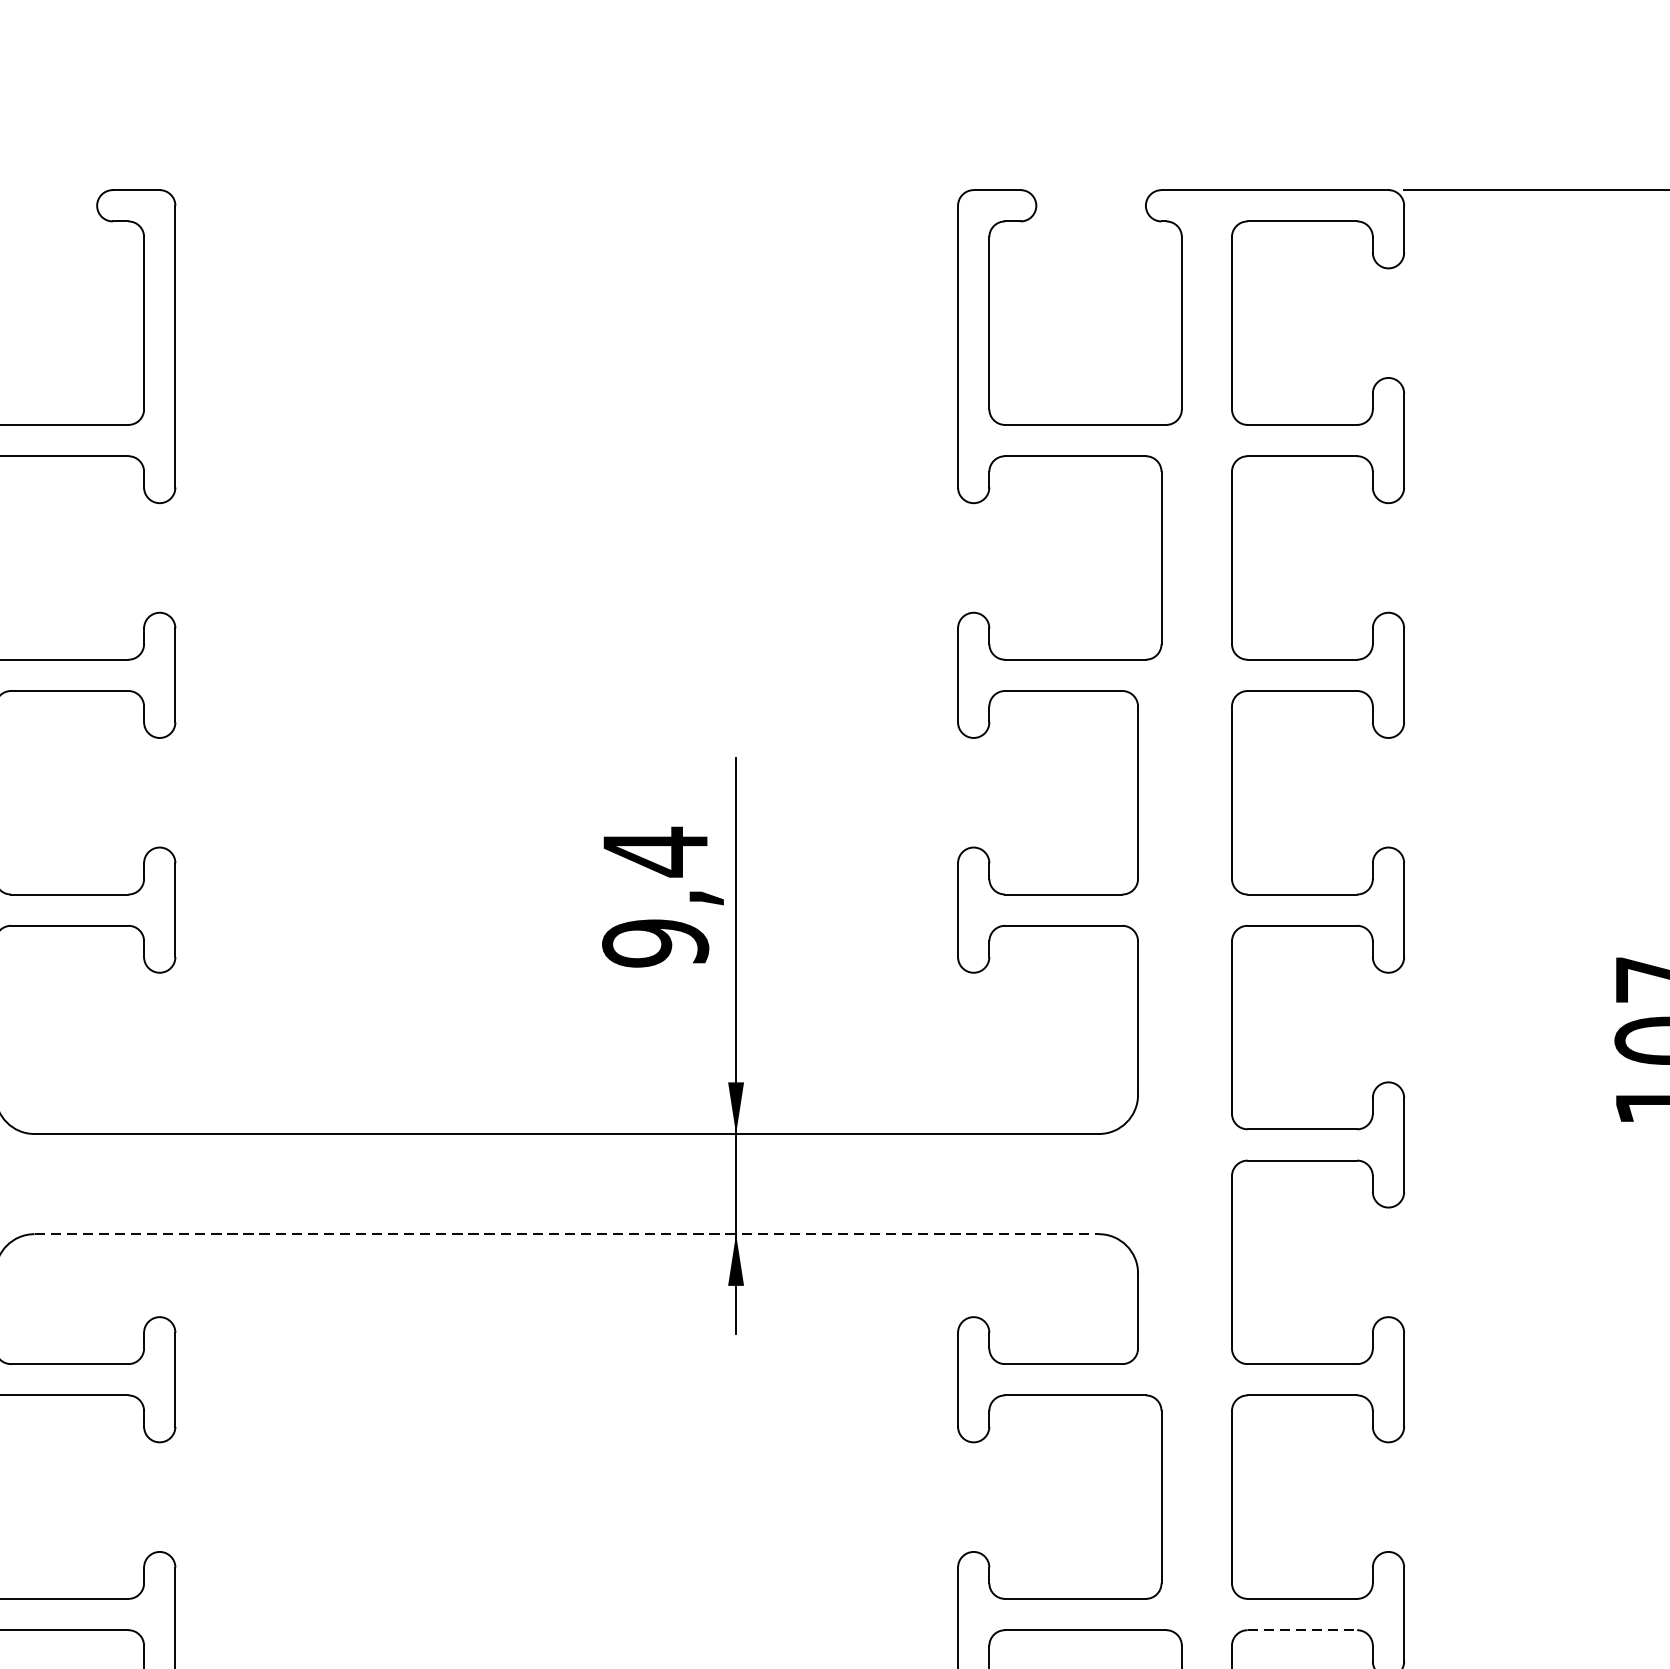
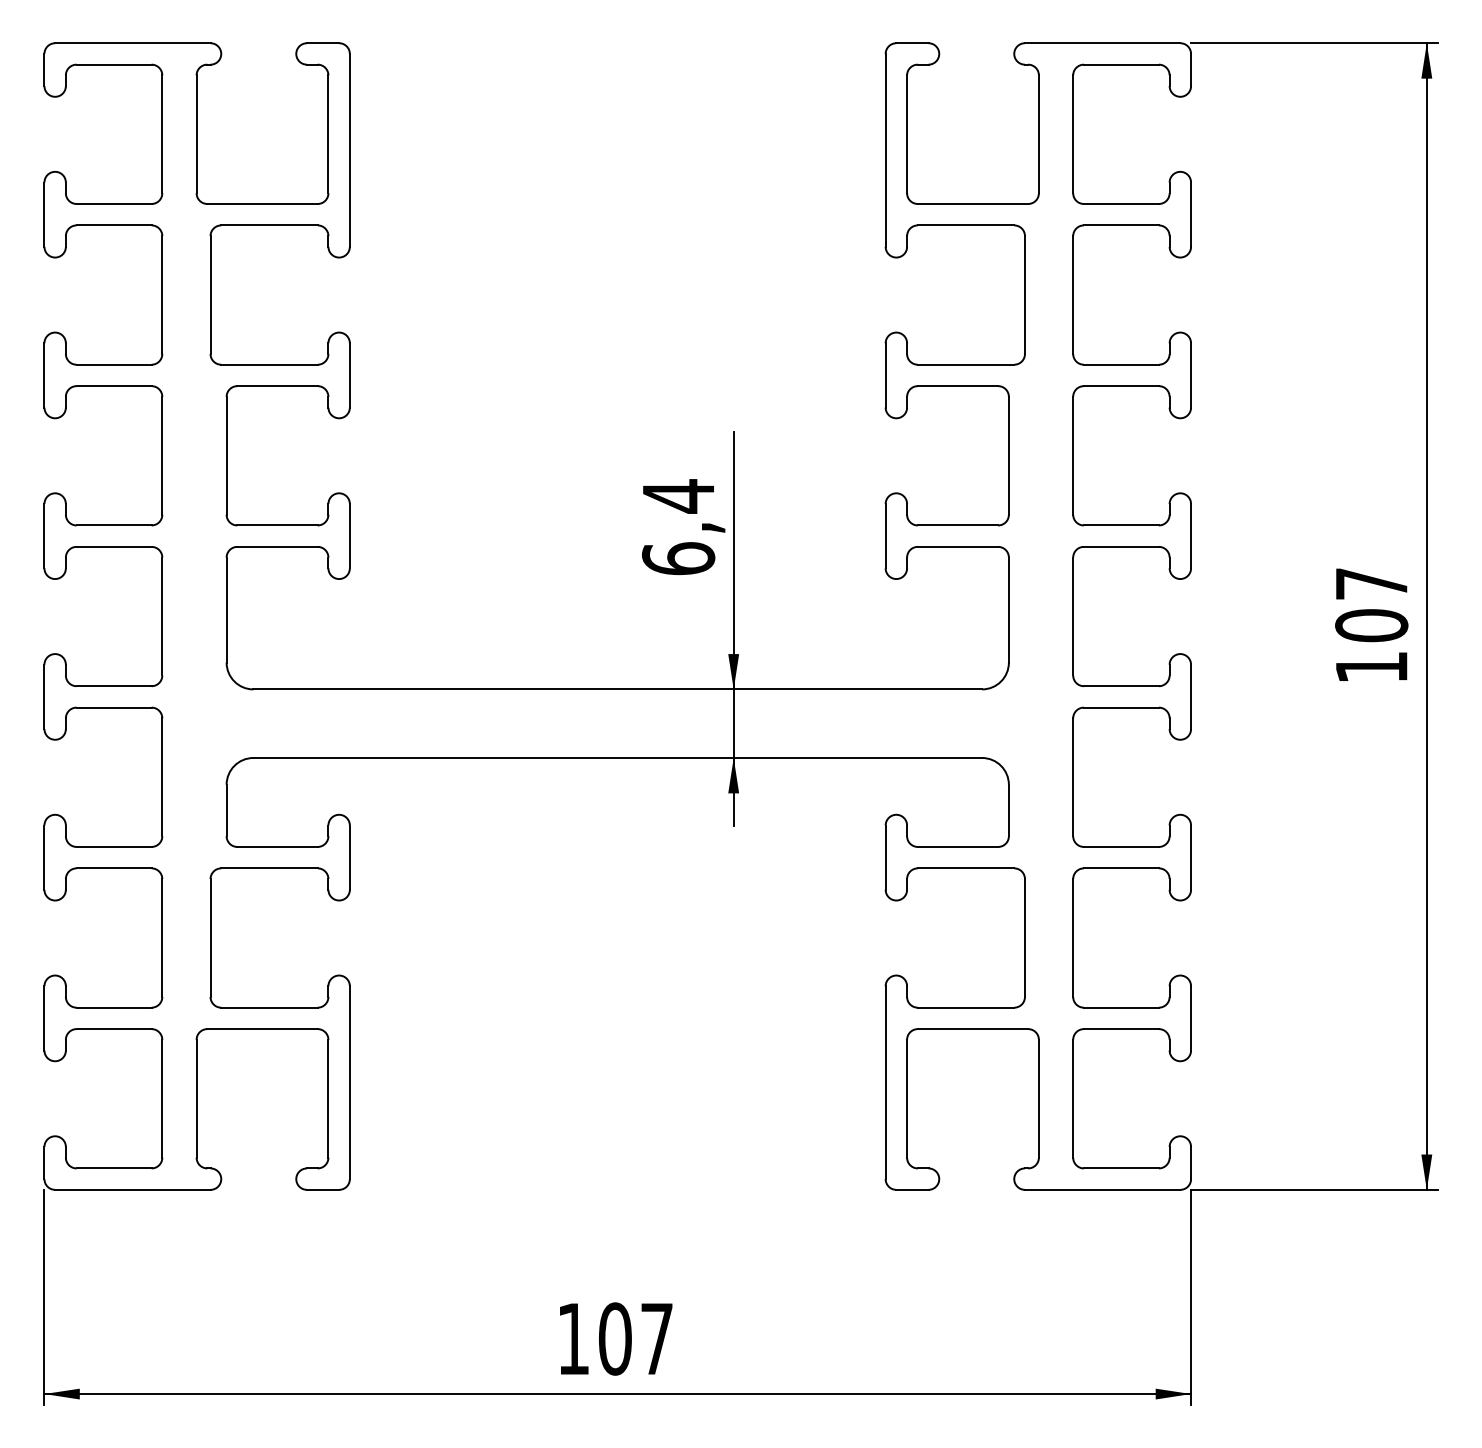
text: (655, 942) -> (678, 558), 9,4 -> 6,4
line: (567, 1234) -> (618, 758), dashed -> solid
line: (1302, 1630) -> (1121, 1029), dashed -> solid

